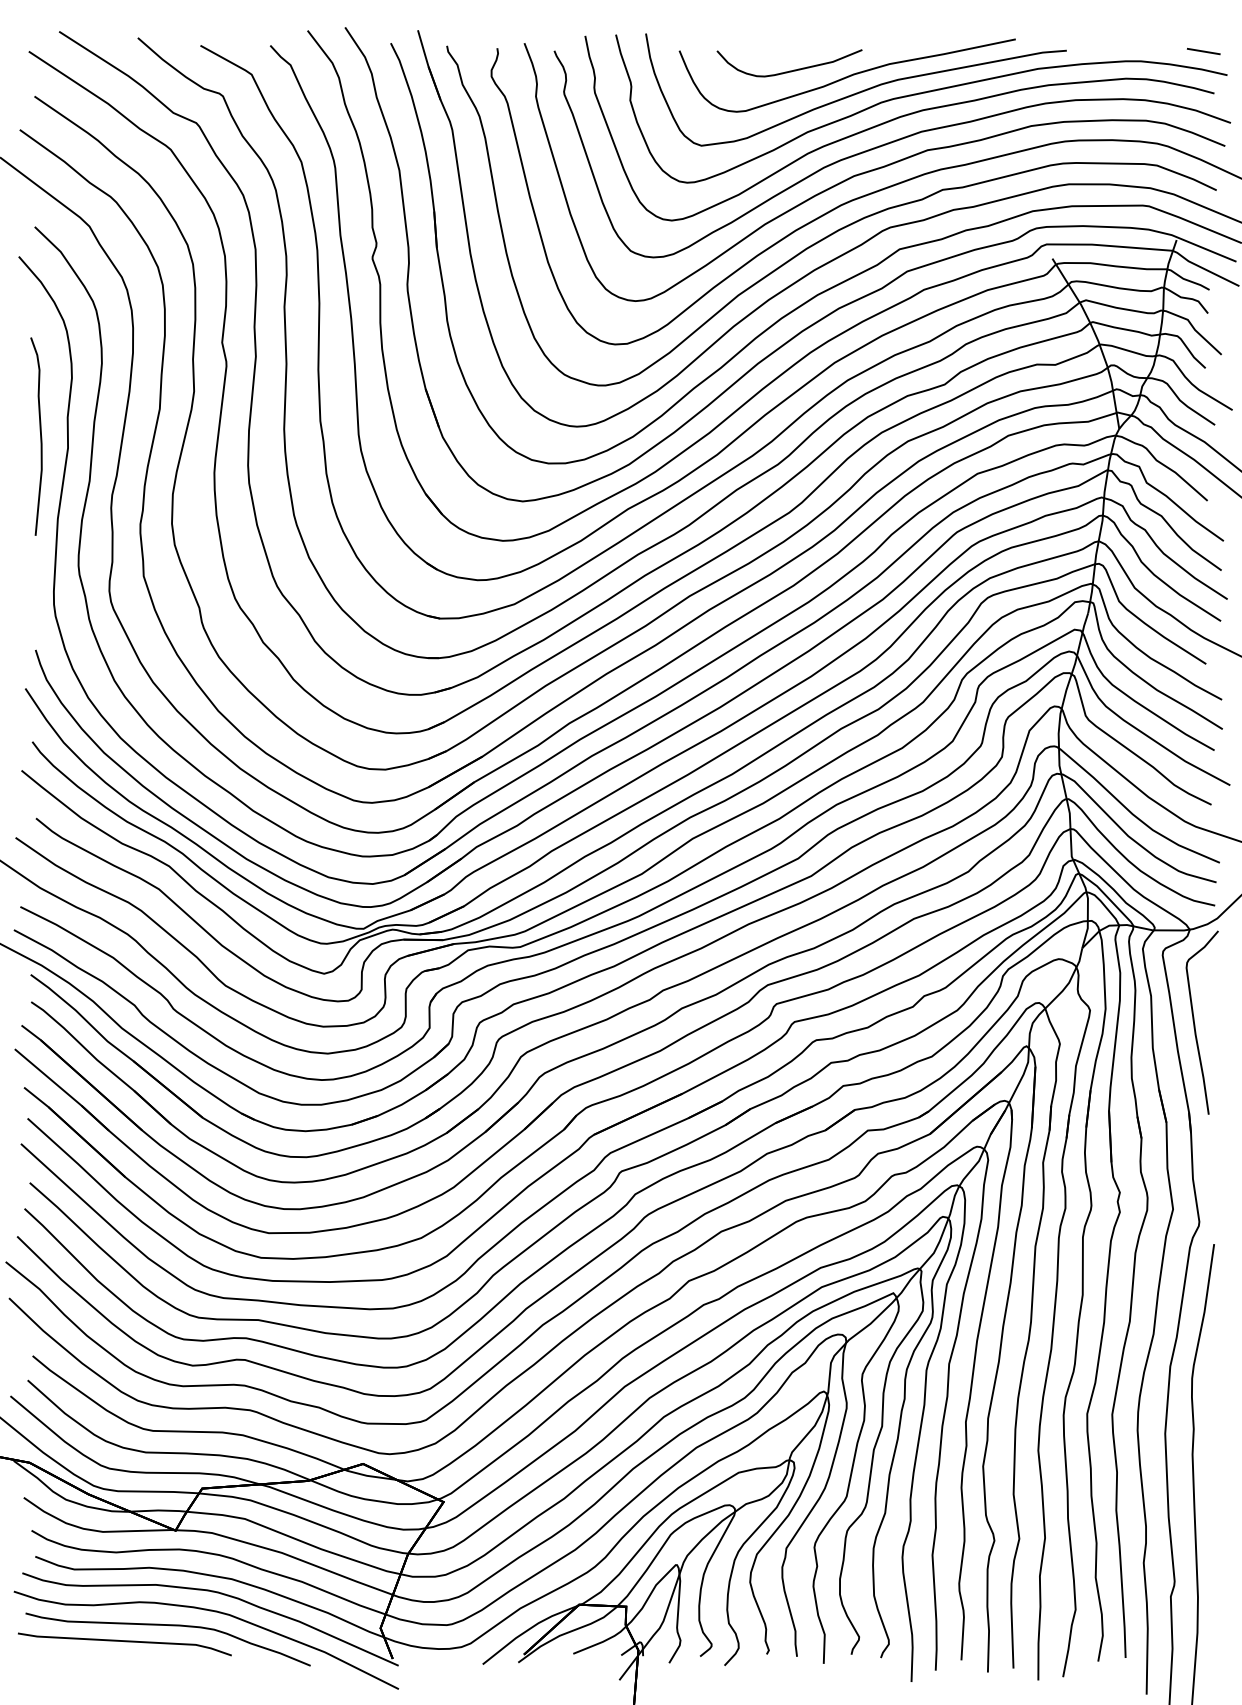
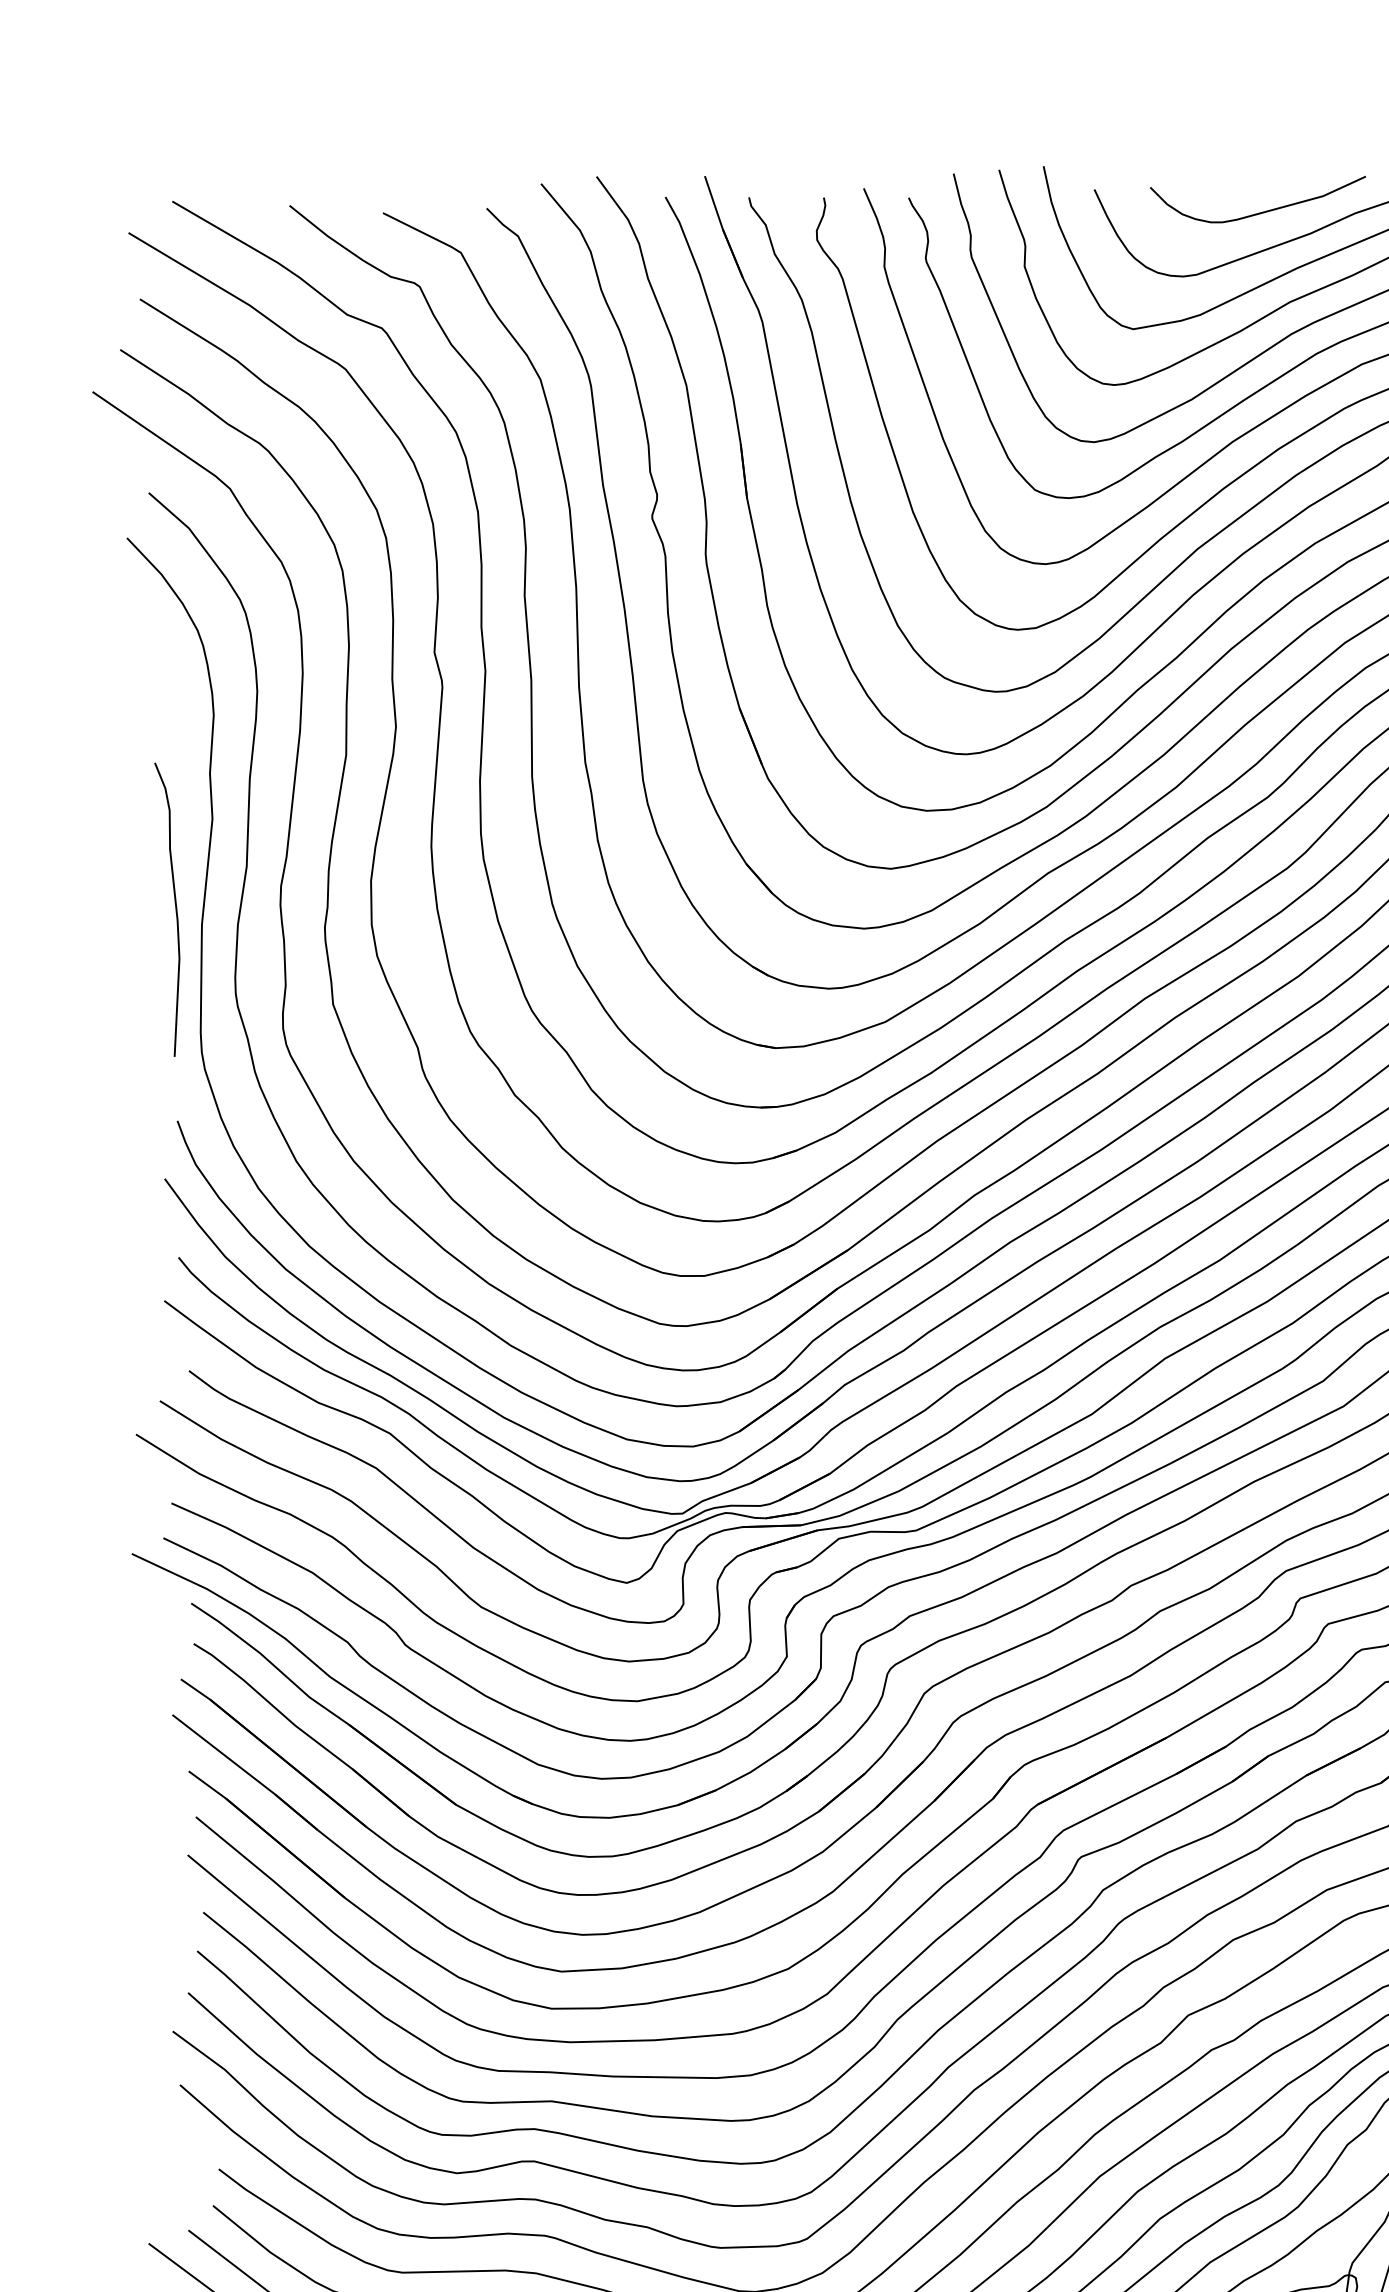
curve: (40, 436) -> (175, 909), moved

